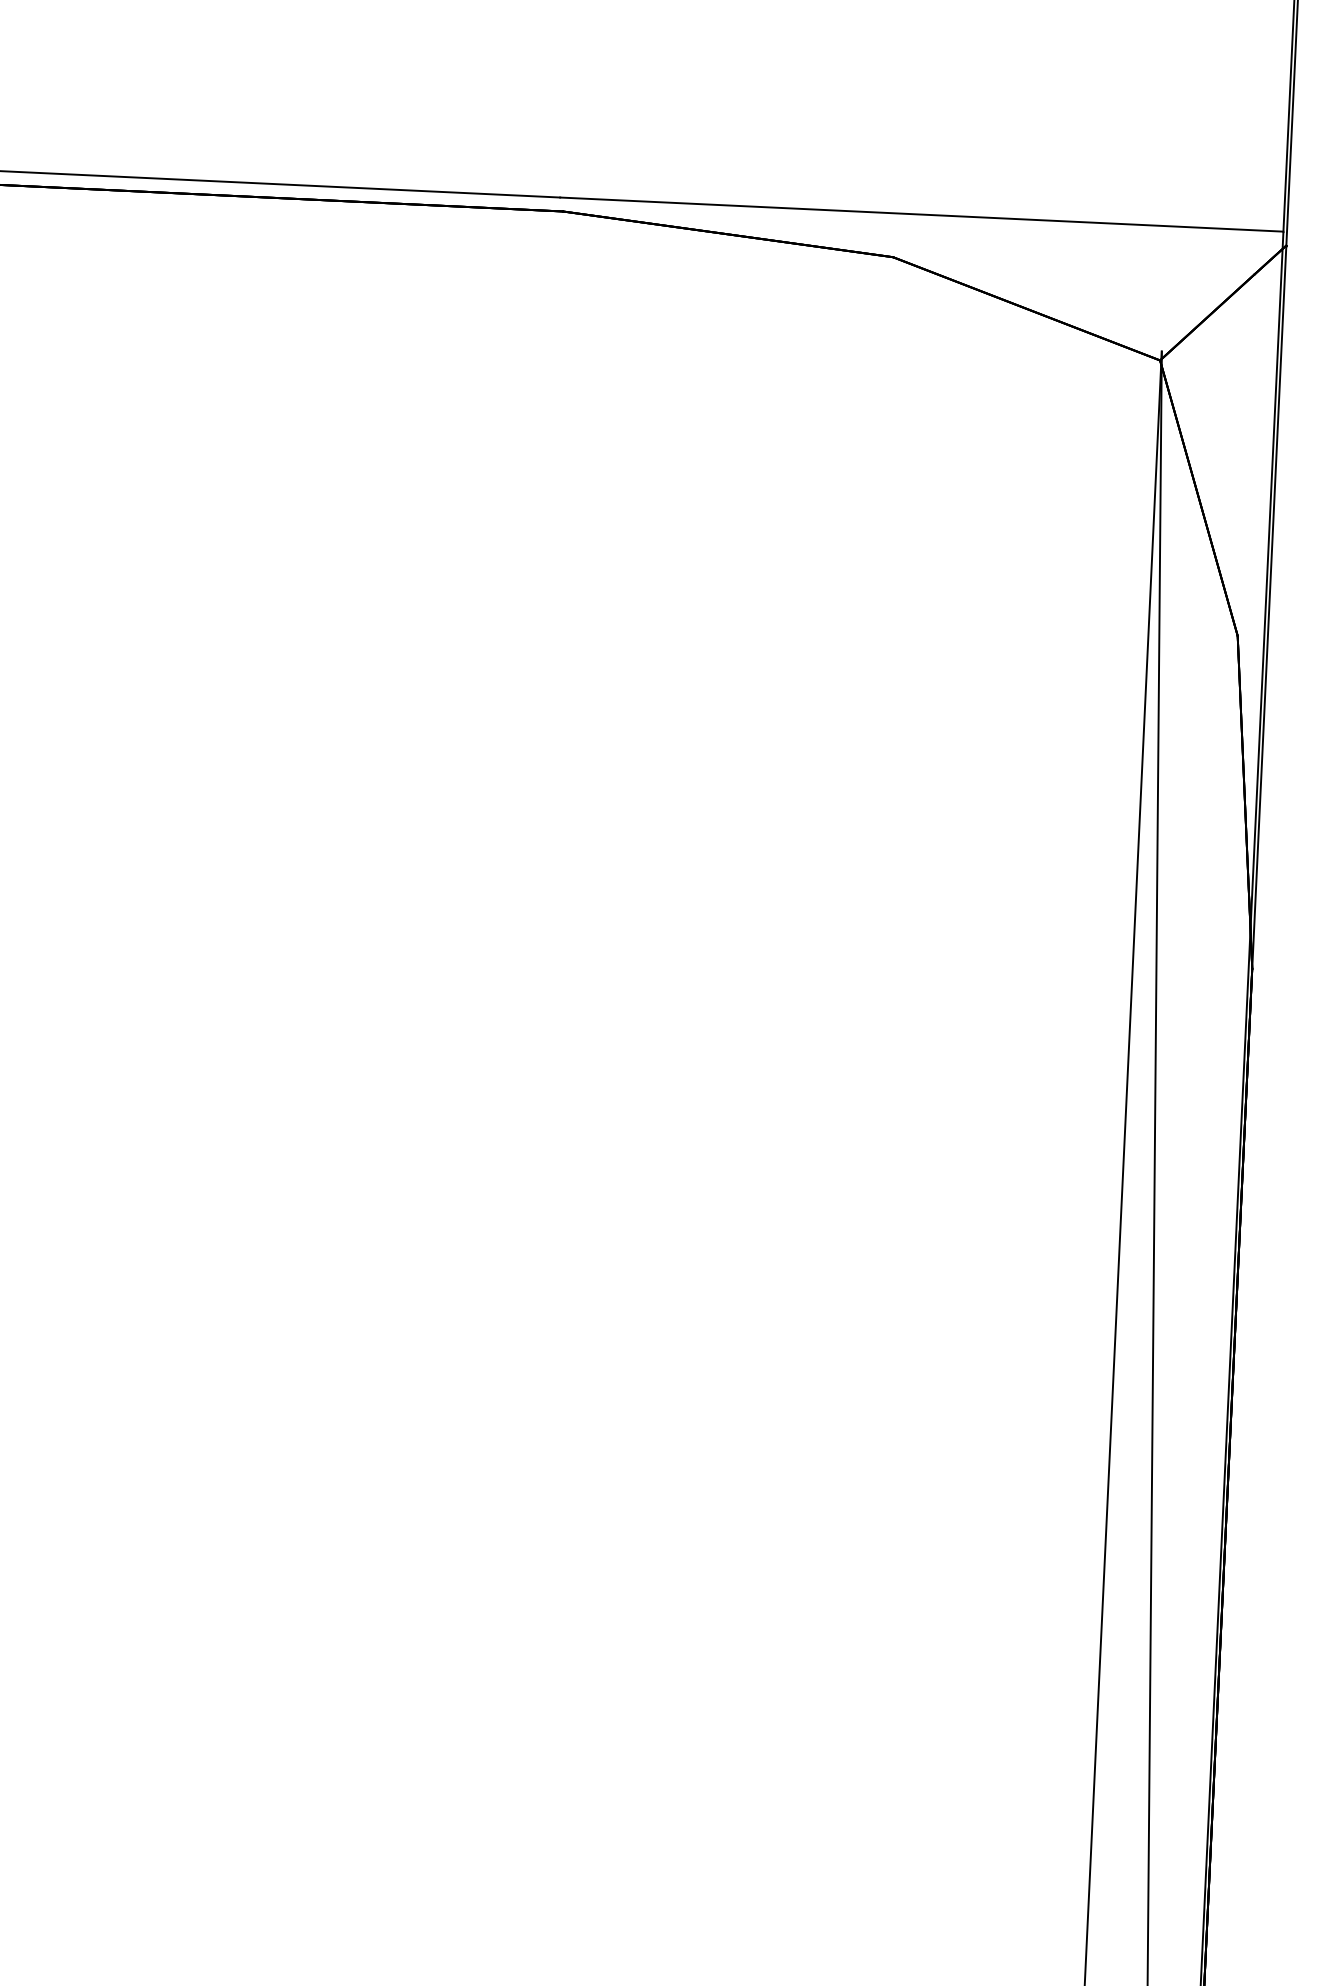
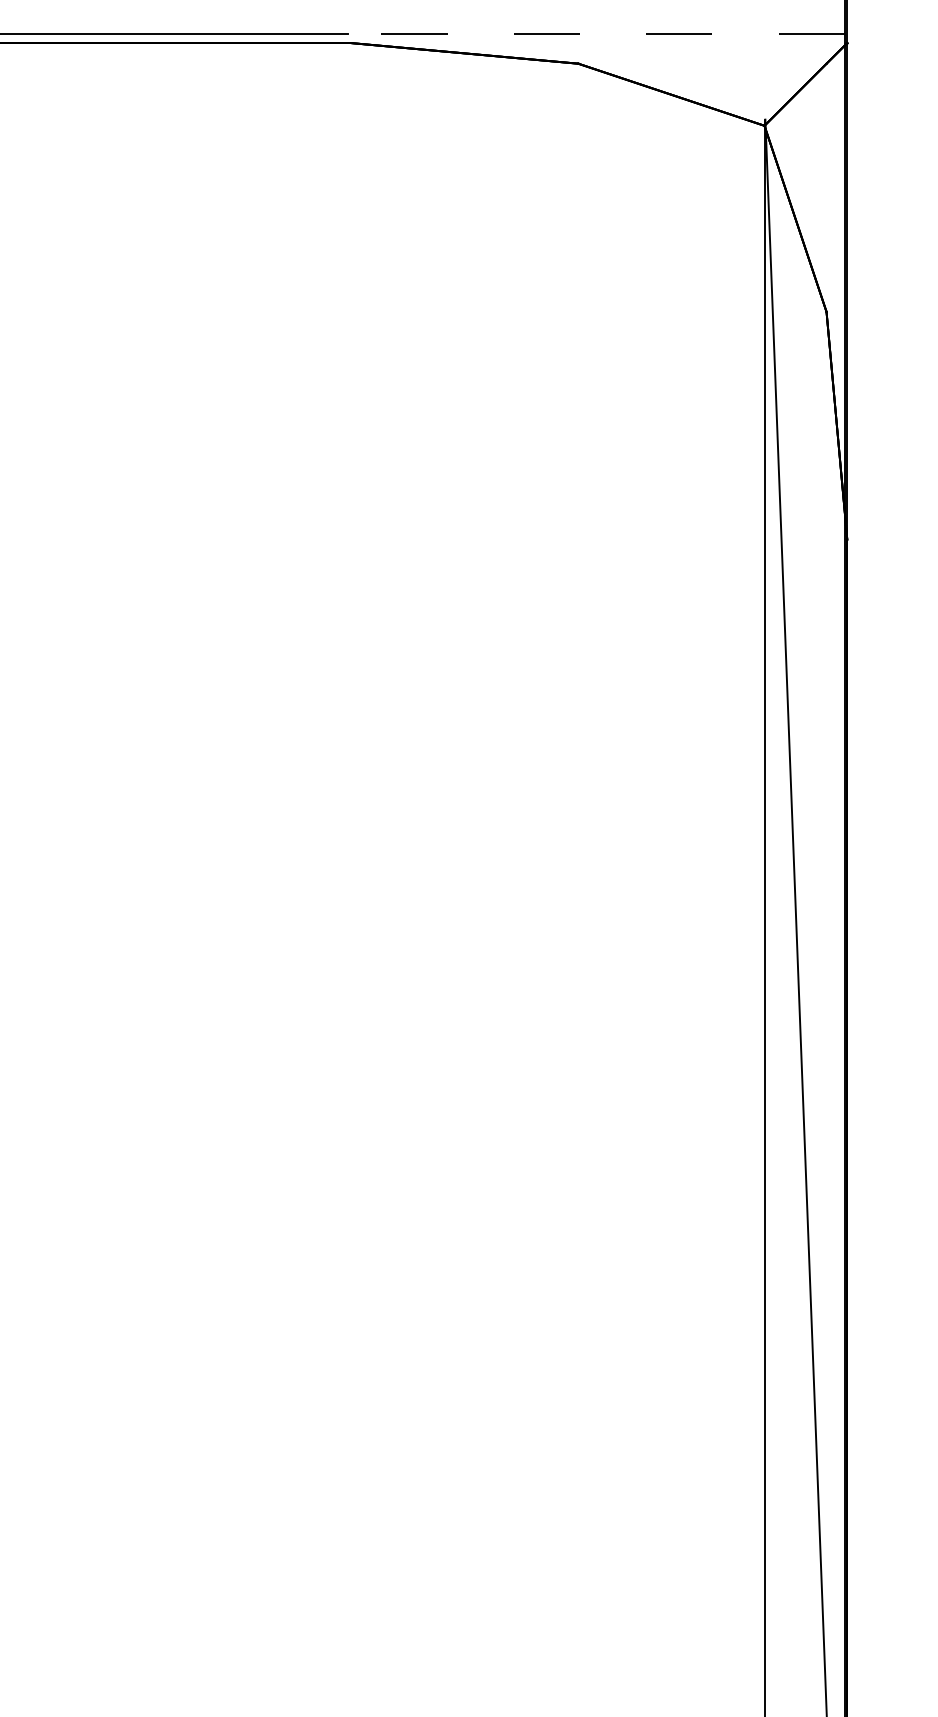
line: (921, 214) -> (596, 33), solid -> dashed

